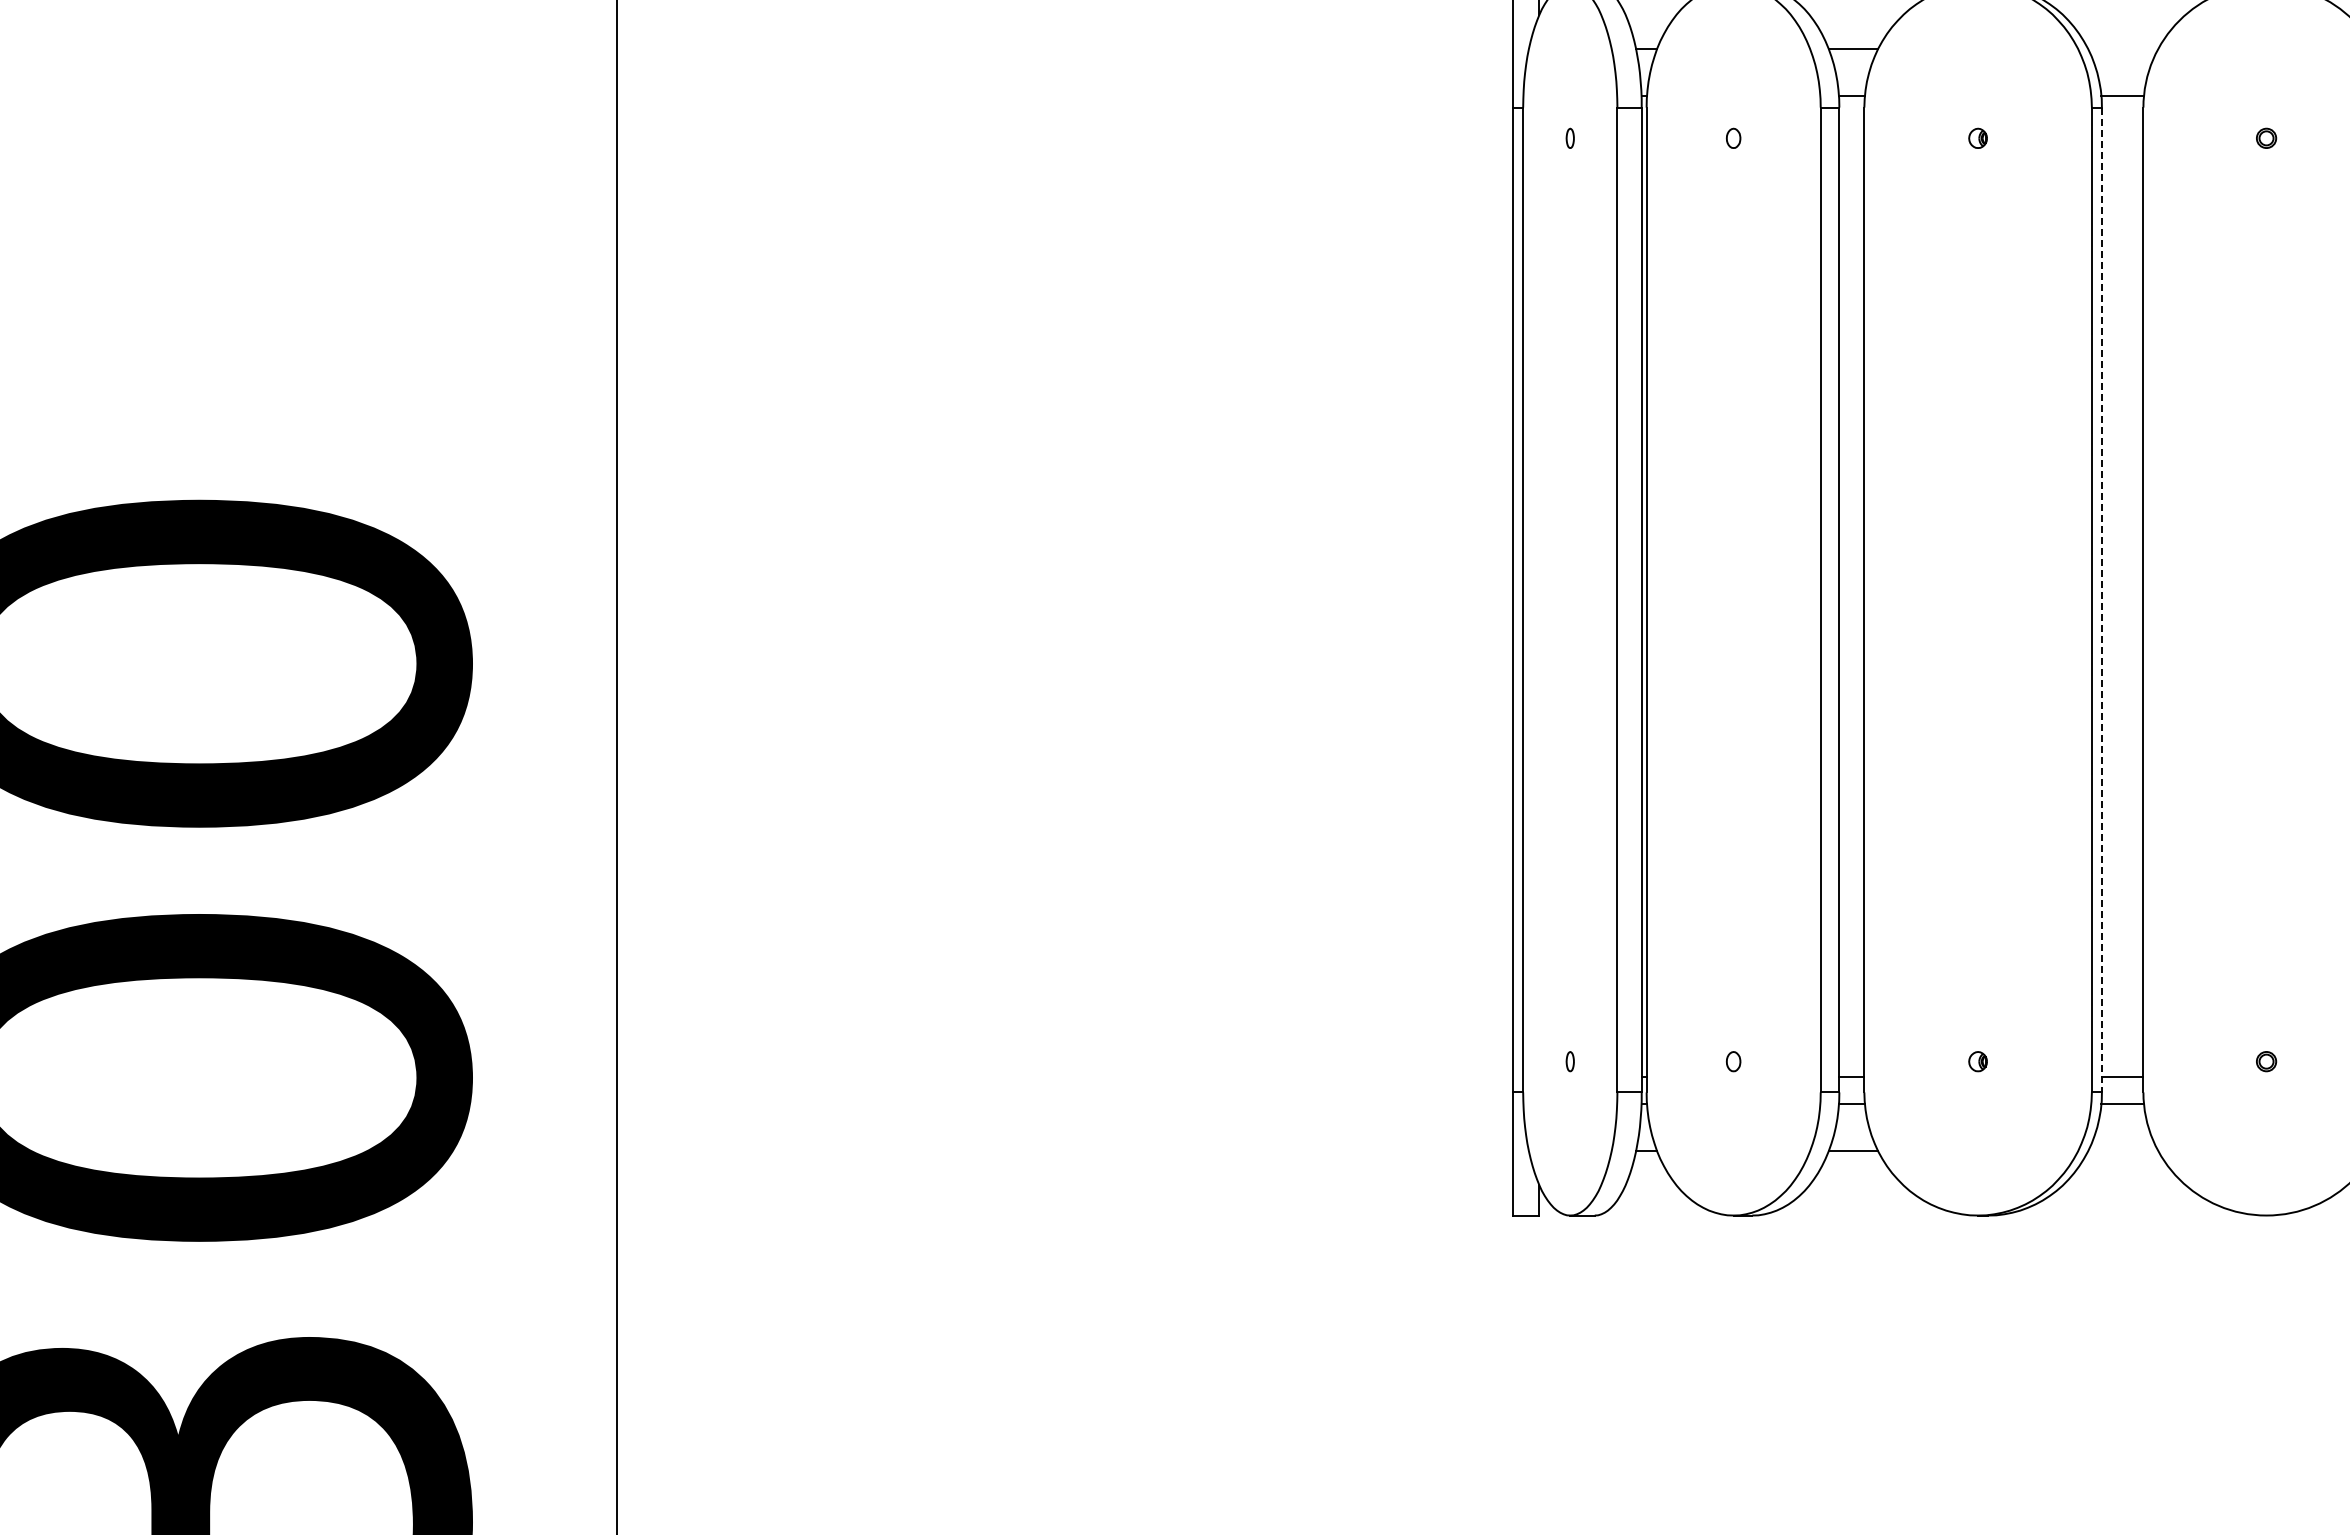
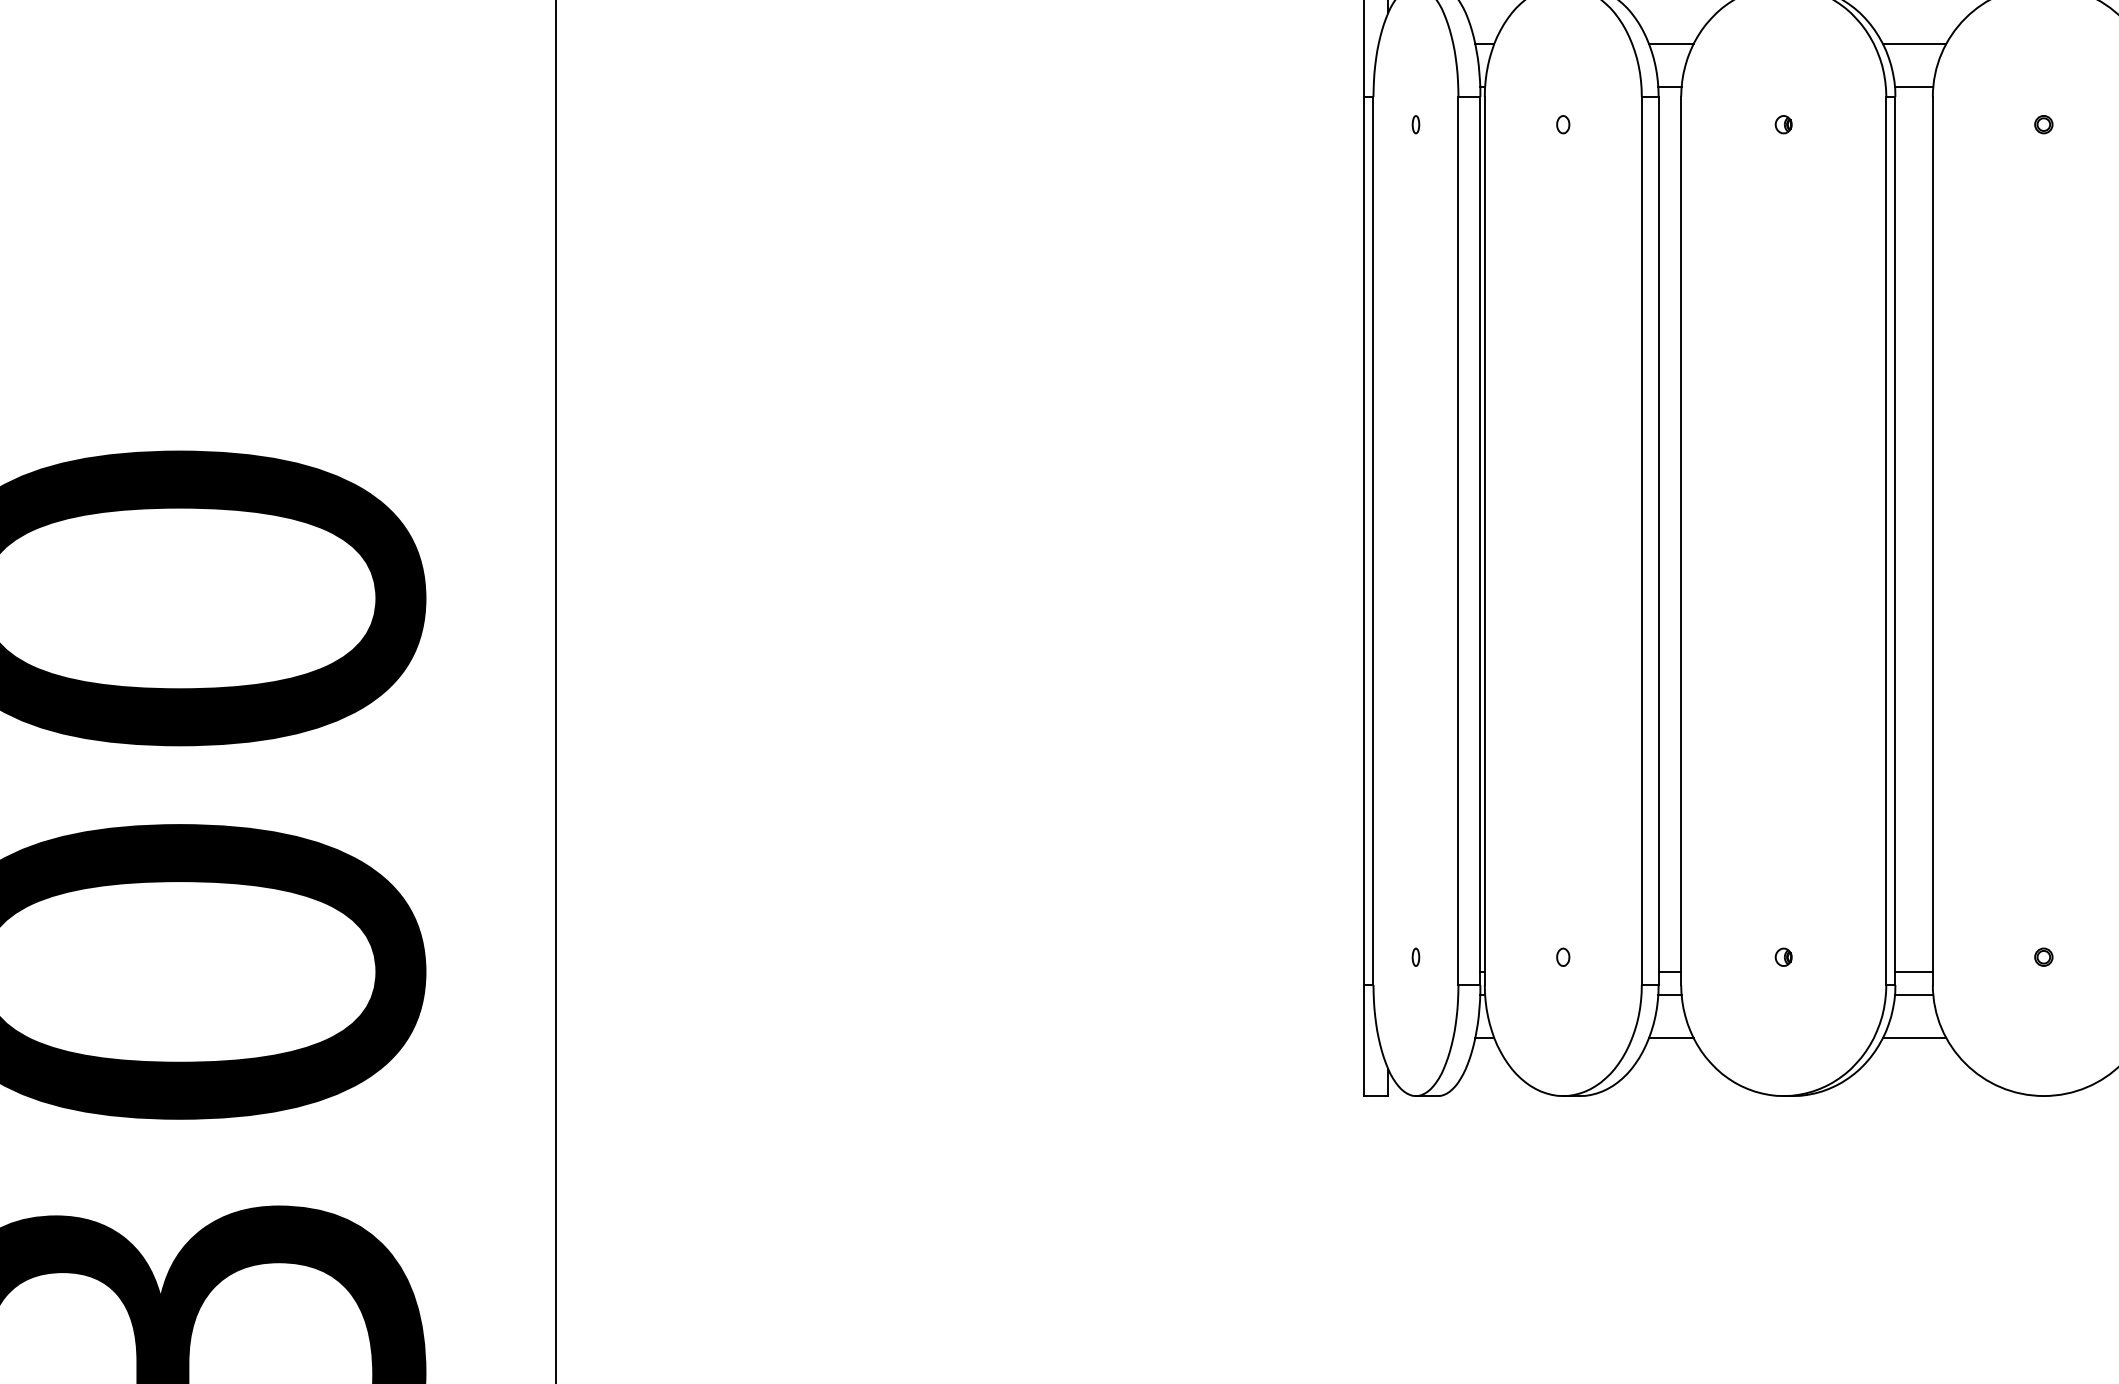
line: (2123, 48) -> (1914, 43), added
line: (2101, 600) -> (1895, 541), dashed -> solid
line: (2123, 1151) -> (1914, 1038), added

